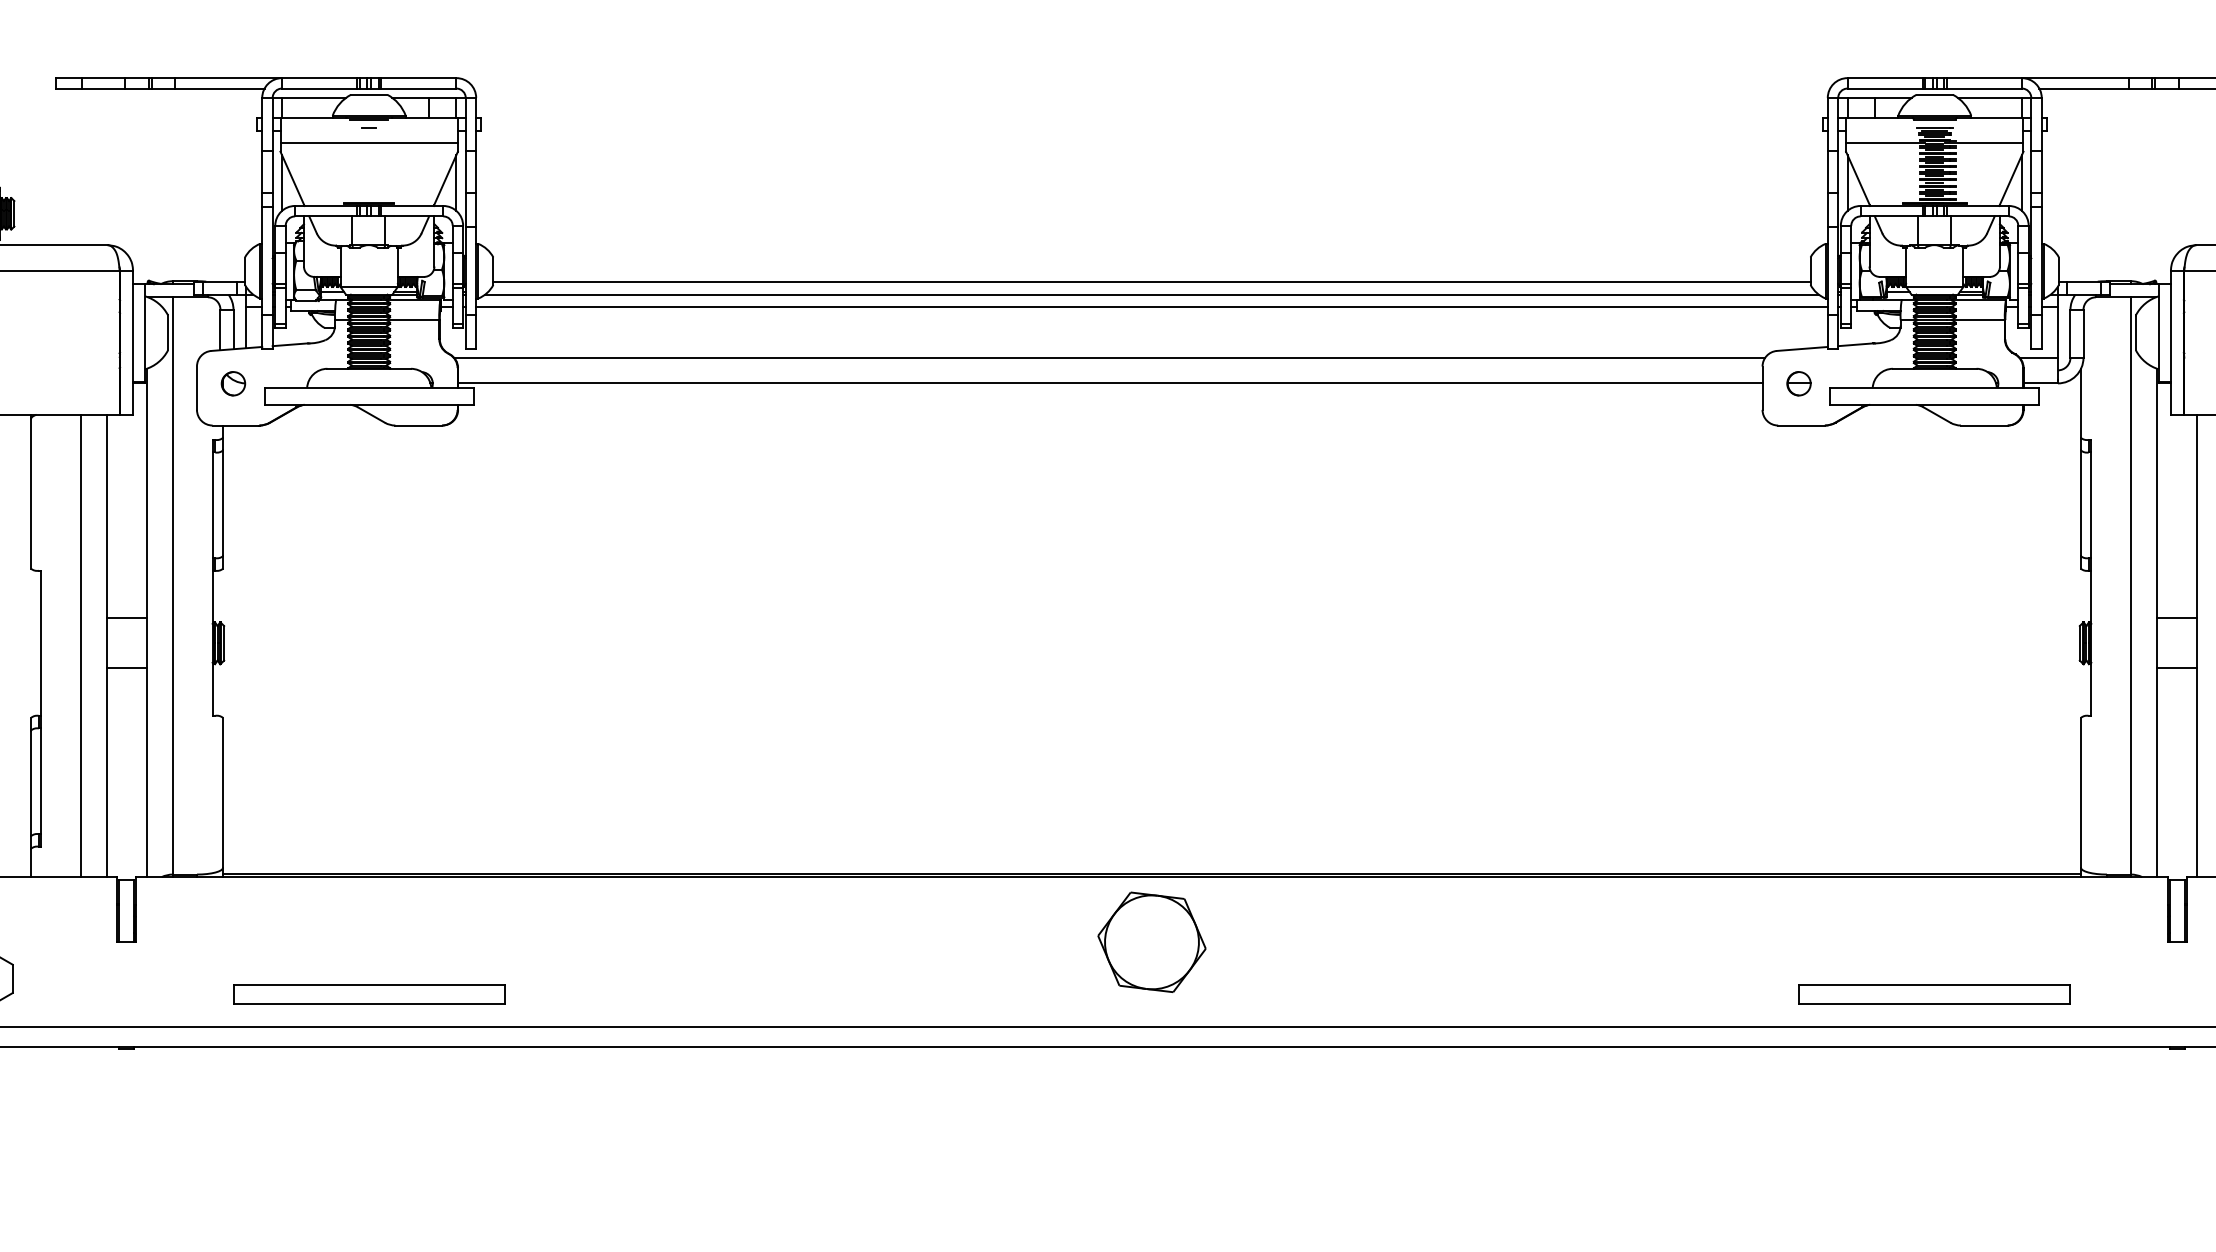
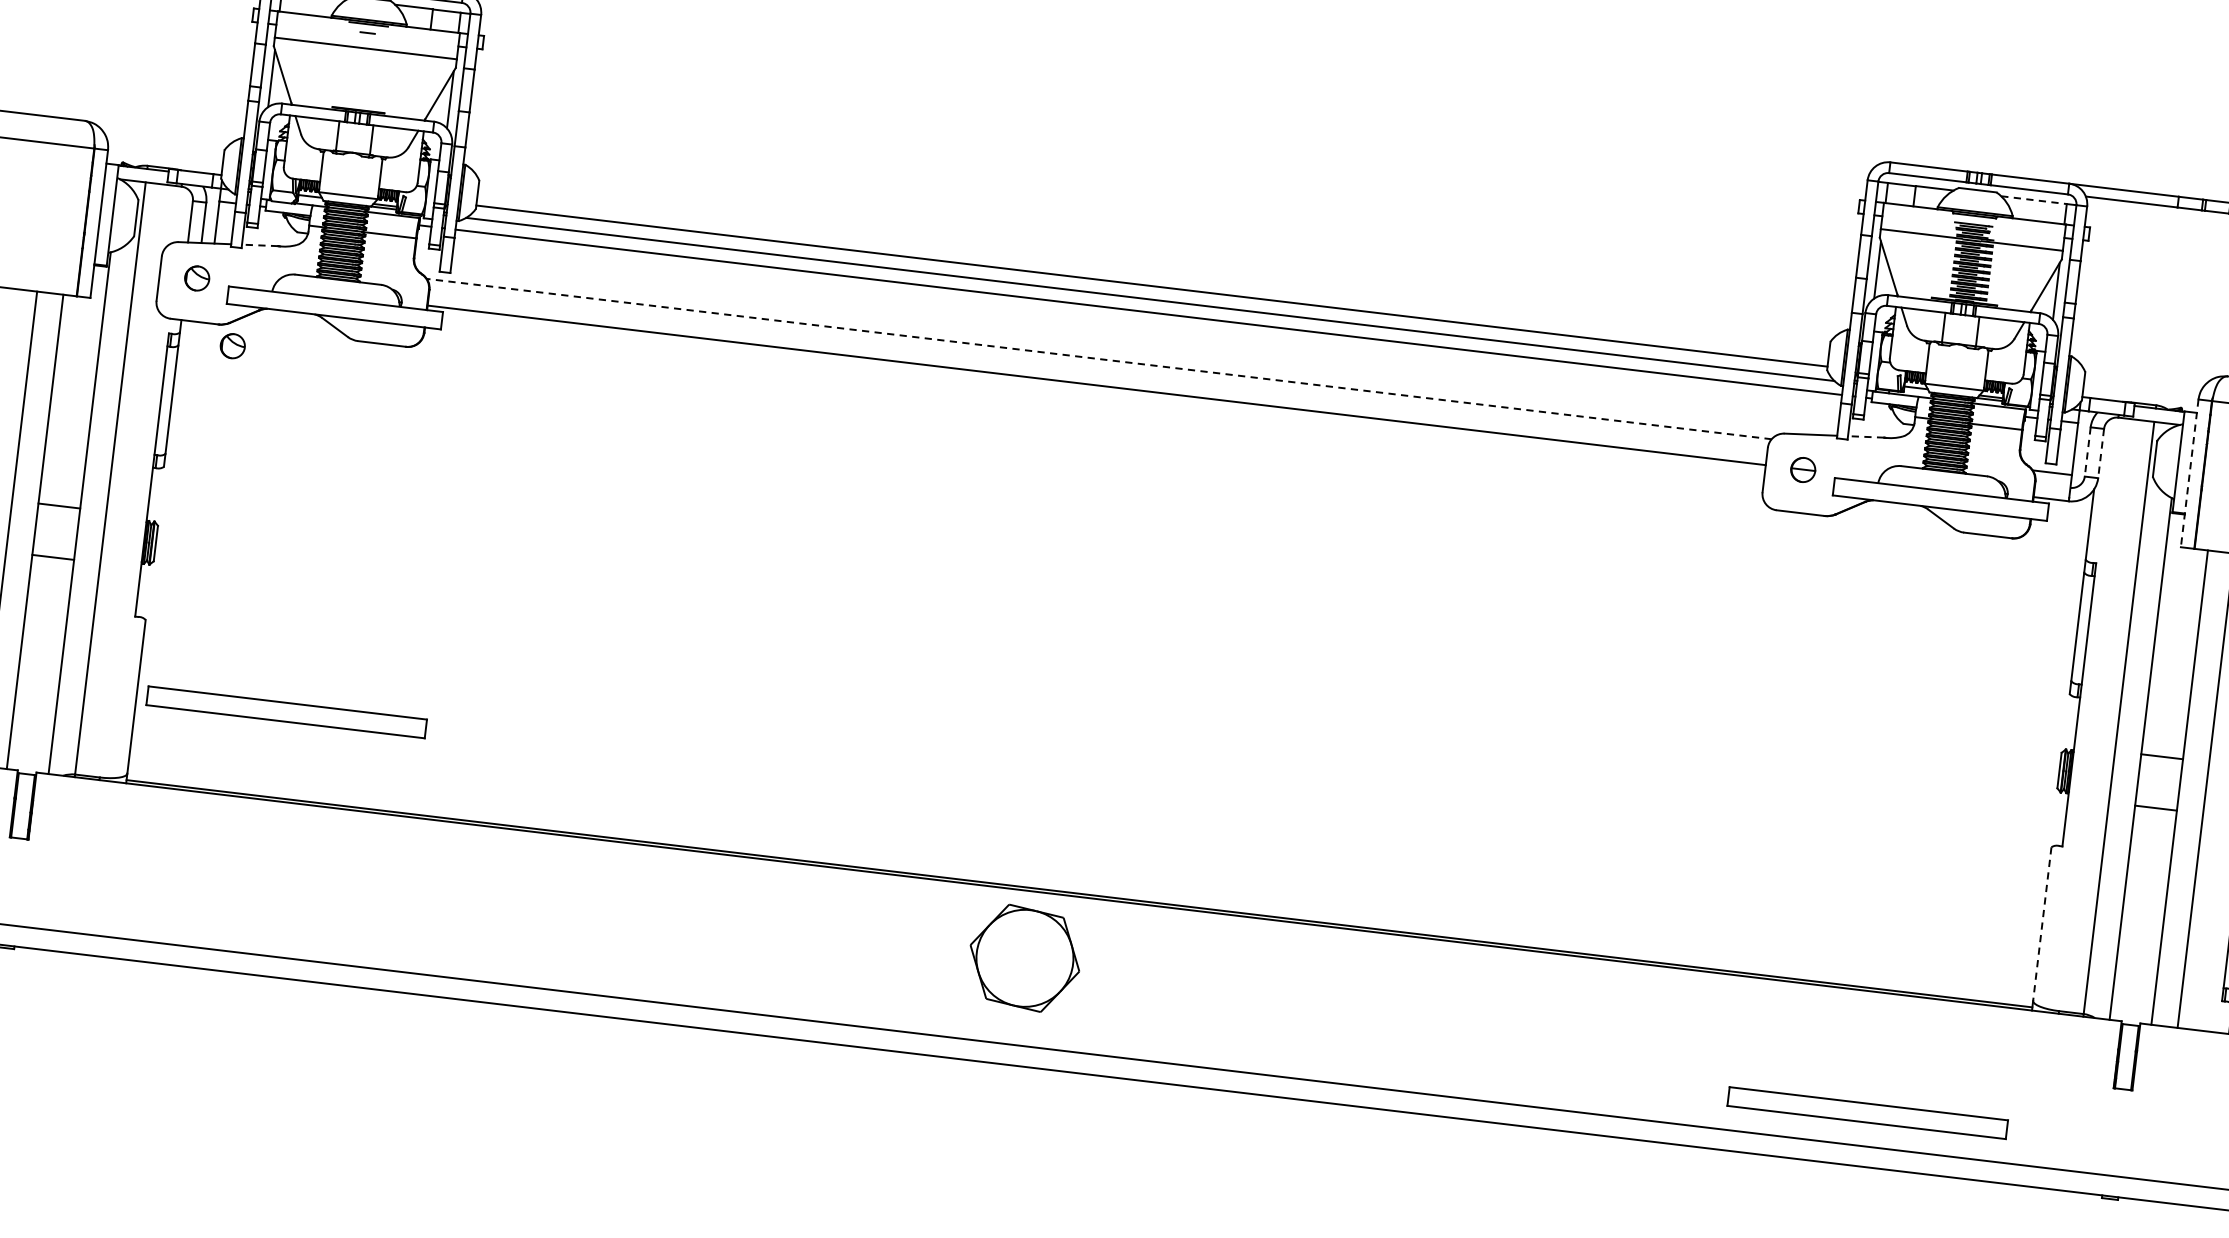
line: (1989, 97) -> (2033, 199), solid -> dashed
line: (2070, 334) -> (2087, 452), solid -> dashed
line: (2083, 334) -> (2101, 454), solid -> dashed
line: (2170, 343) -> (2189, 474), solid -> dashed
line: (290, 344) -> (260, 245), solid -> dashed
line: (1855, 344) -> (1865, 436), solid -> dashed
line: (1109, 357) -> (1099, 358), solid -> dashed
part: (275, 444) -> (232, 345), added
line: (2080, 792) -> (2041, 923), solid -> dashed
part: (1151, 941) -> (1024, 957), moved
part: (369, 994) -> (286, 712), moved

